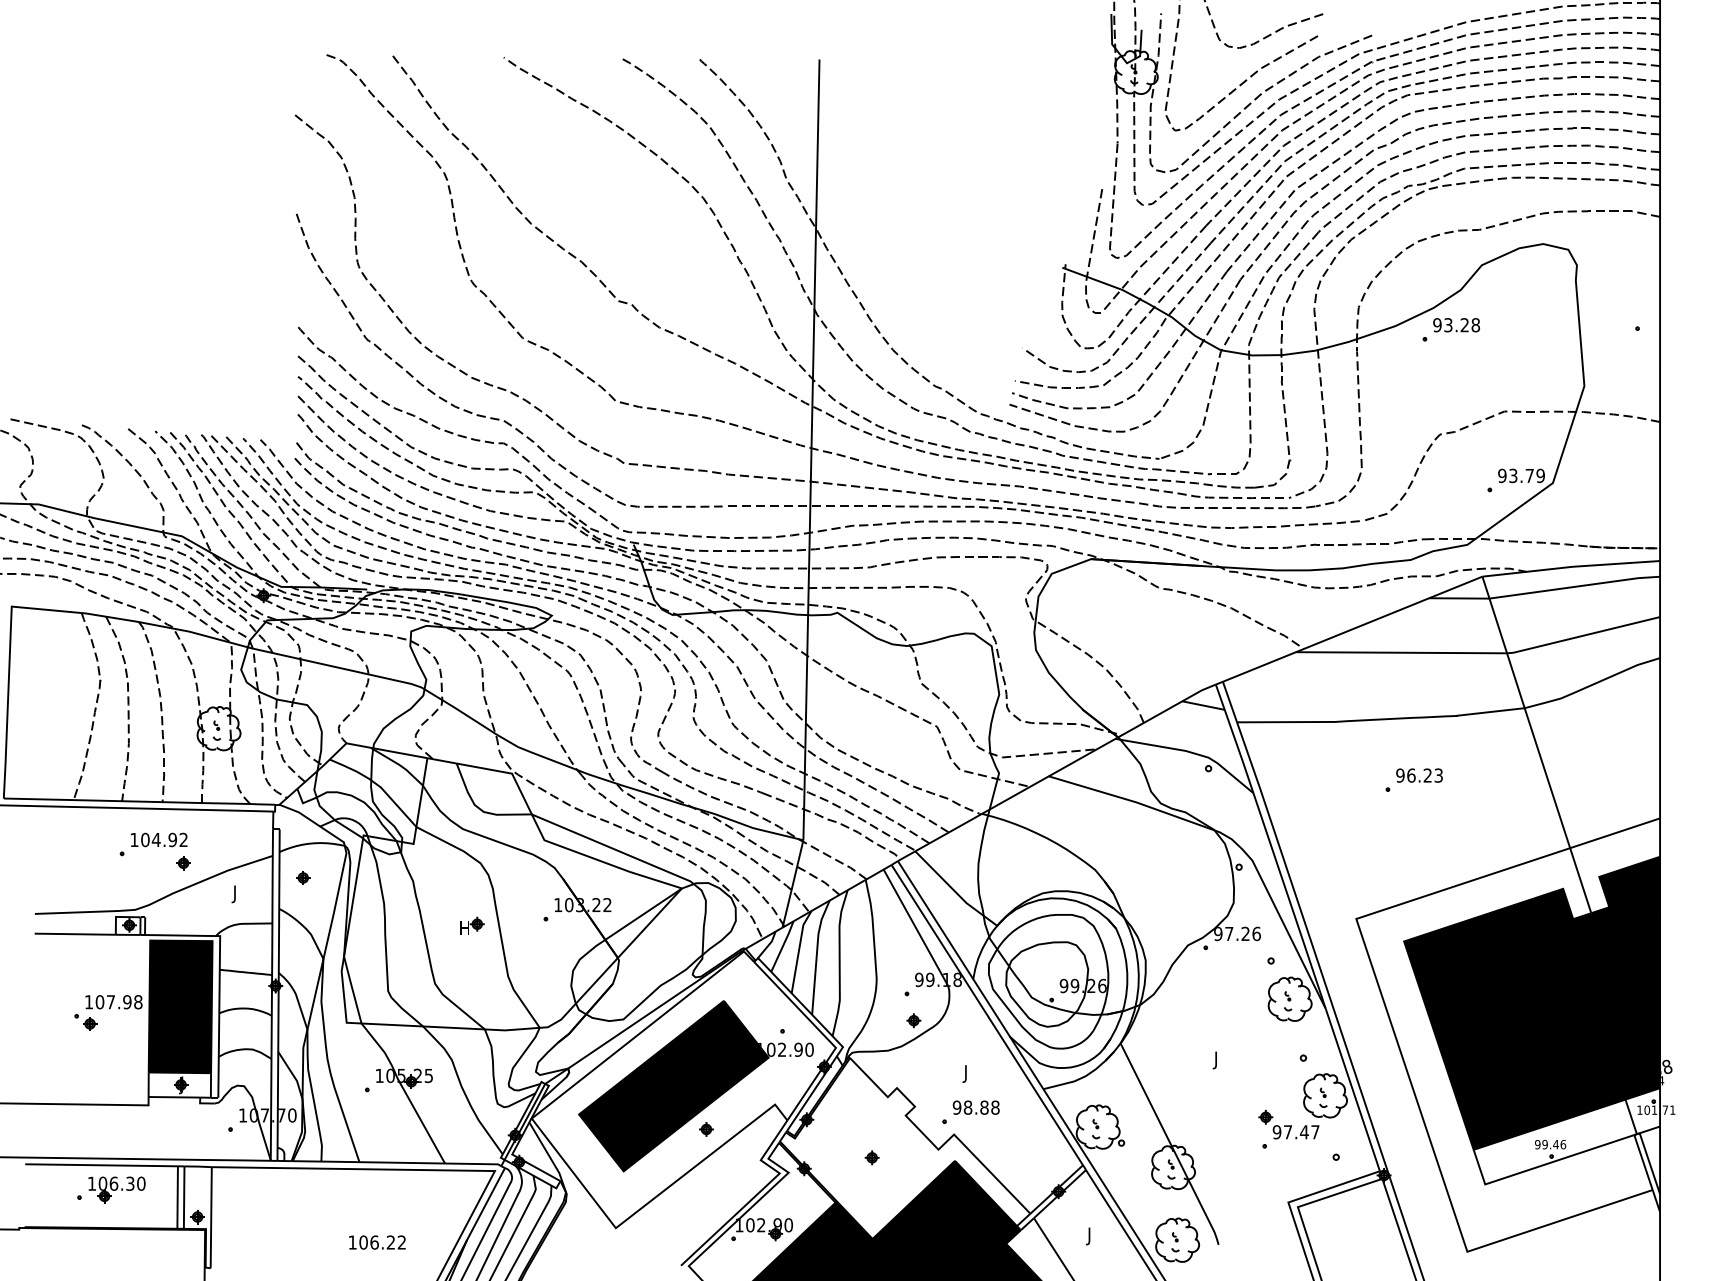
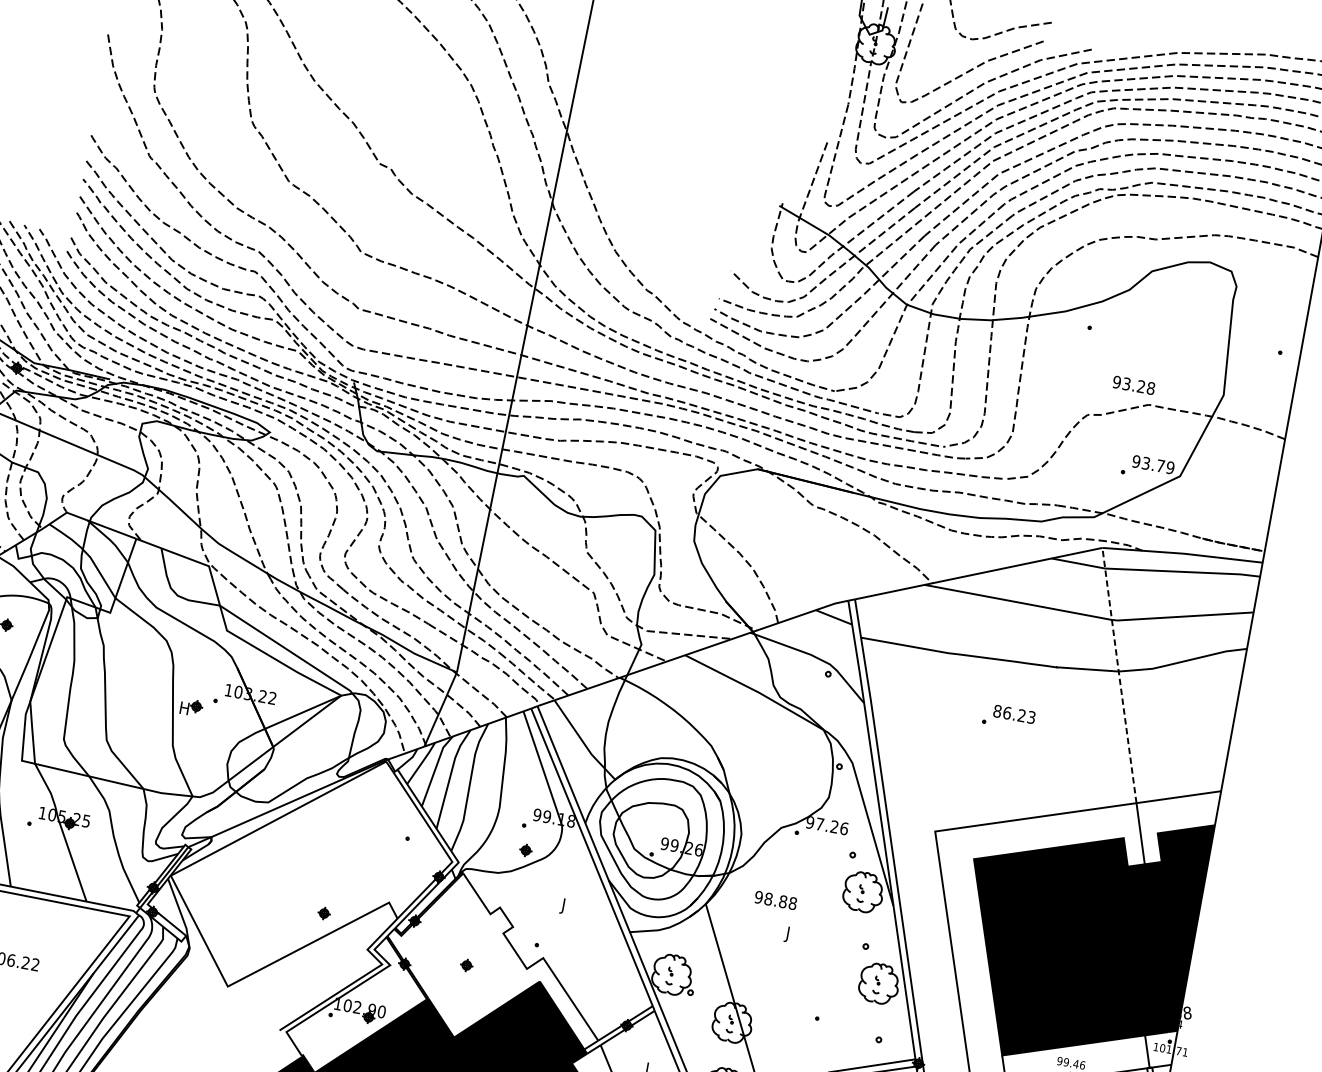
text: (1456, 325) -> (1133, 385), moved
line: (1525, 711) -> (1118, 674), solid -> dashed
text: (1400, 775) -> (997, 711), 96.23 -> 86.23
part: (472, 925) -> (192, 707), moved
part: (695, 1086) -> (321, 873), removed
text: (975, 1107) -> (775, 900), moved
part: (1288, 1124) -> (841, 1003), removed

